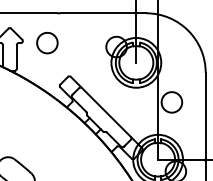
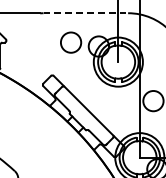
line: (103, 13) -> (85, 13), solid -> dashed
circle: (47, 42) -> (71, 42), moved

